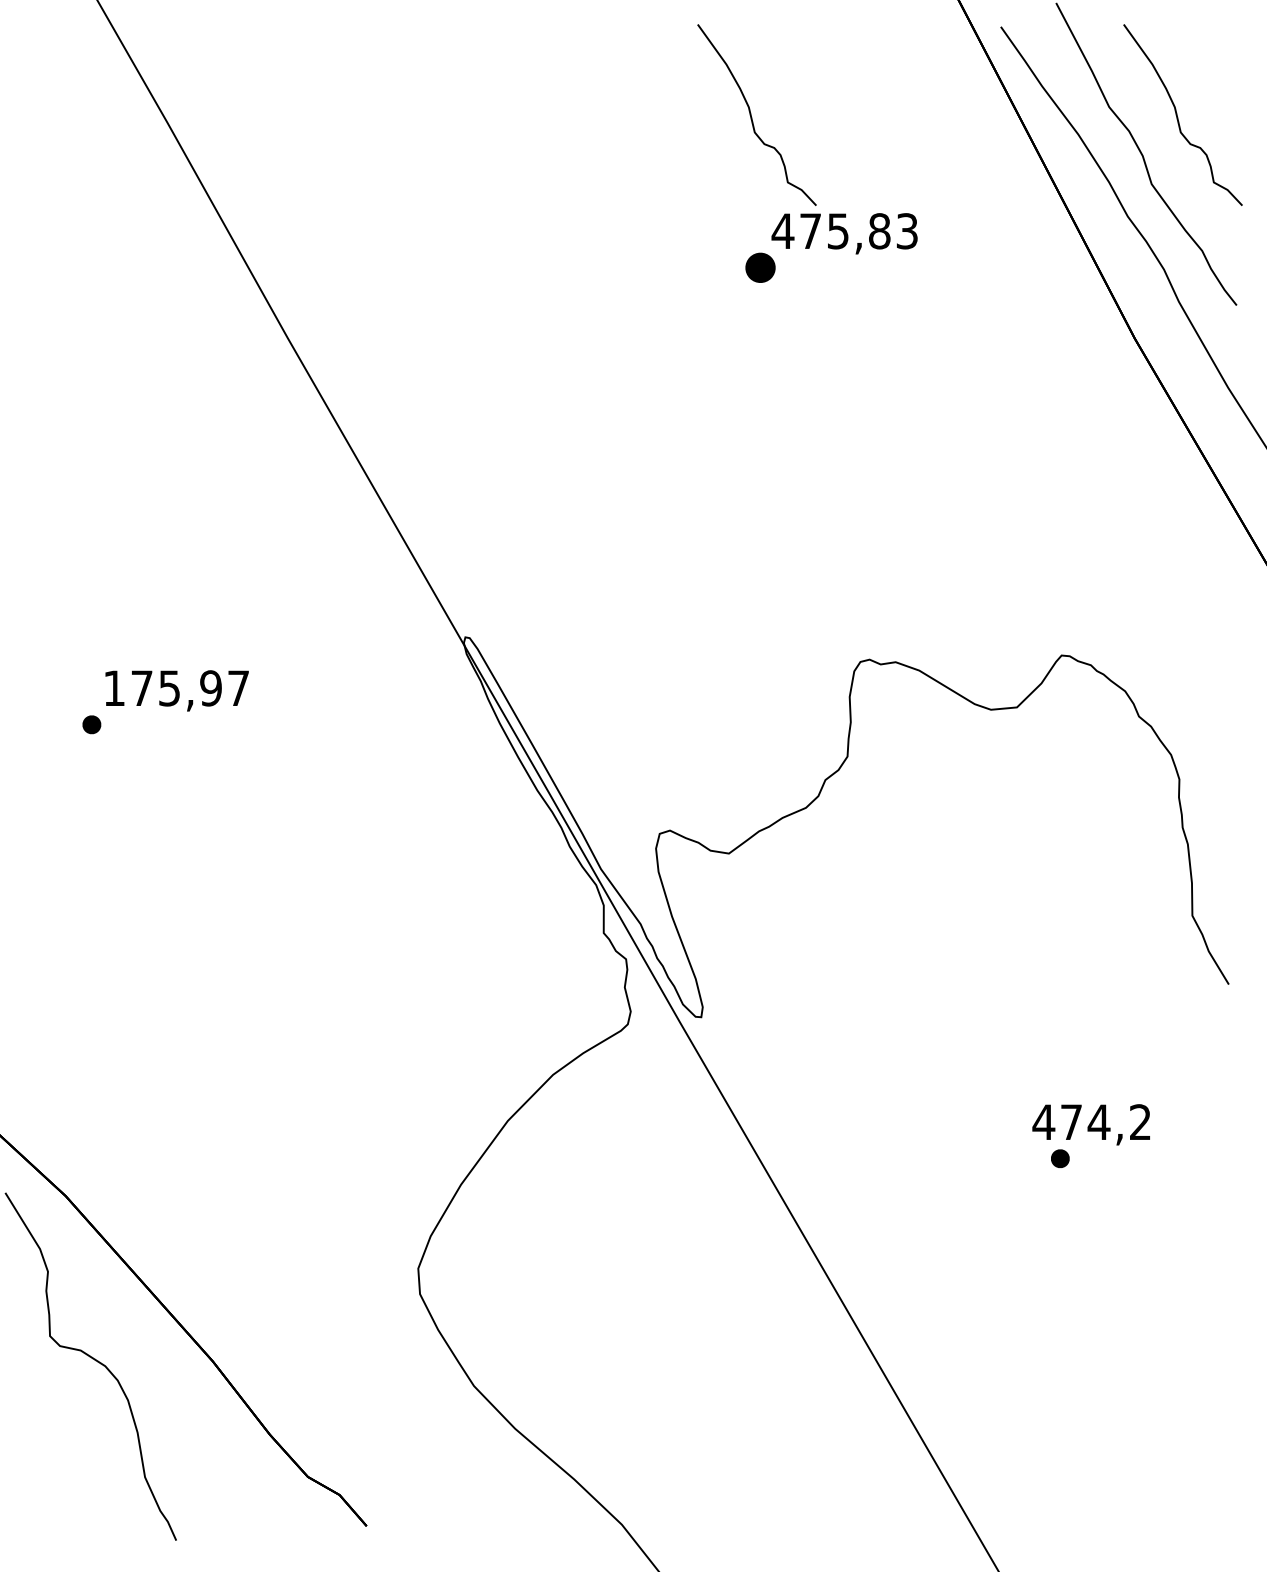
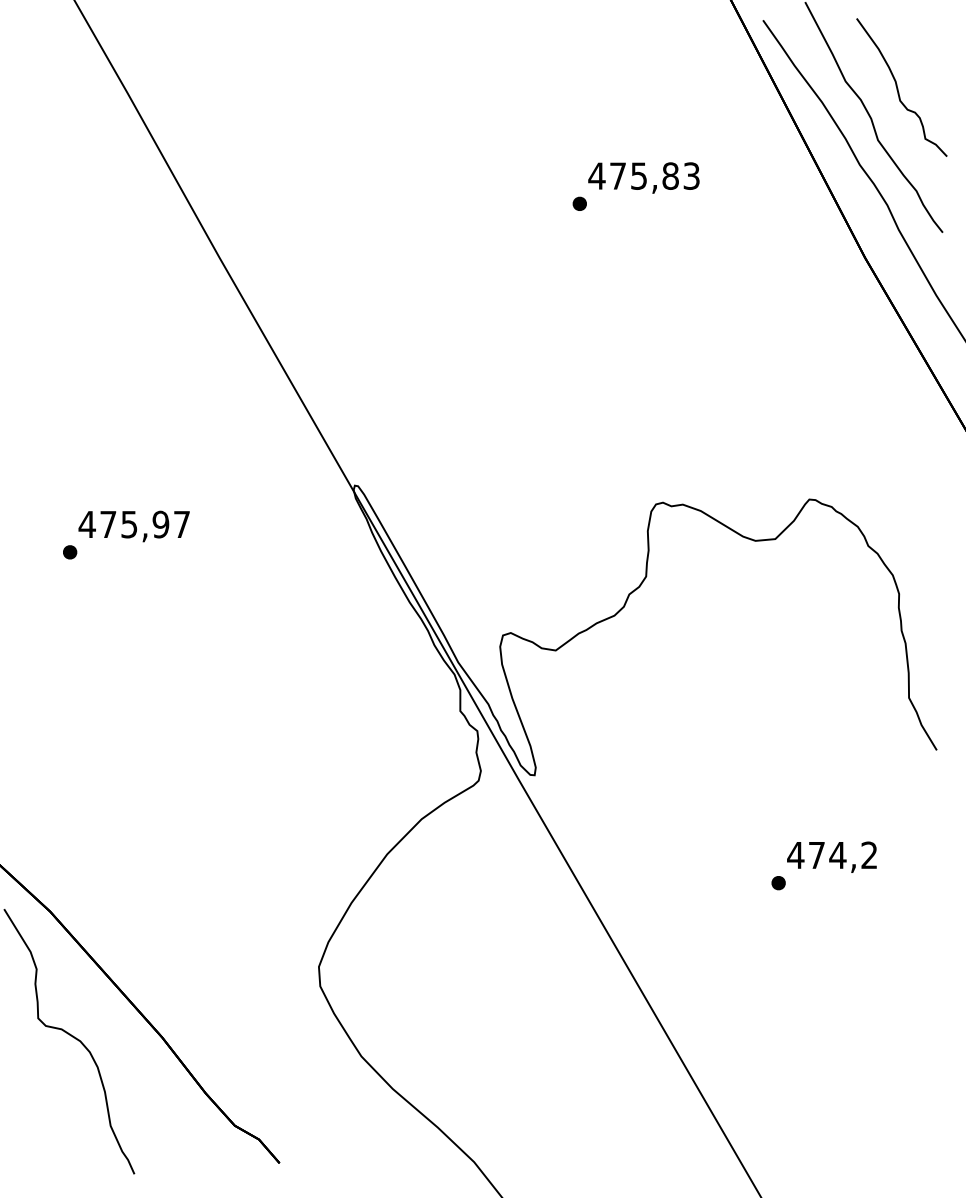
part: (756, 114) -> (576, 87), removed
part: (760, 267) -> (579, 203), size x0.62
text: (113, 687) -> (86, 523), 175,97 -> 475,97
part: (1060, 1158) -> (778, 882), moved

